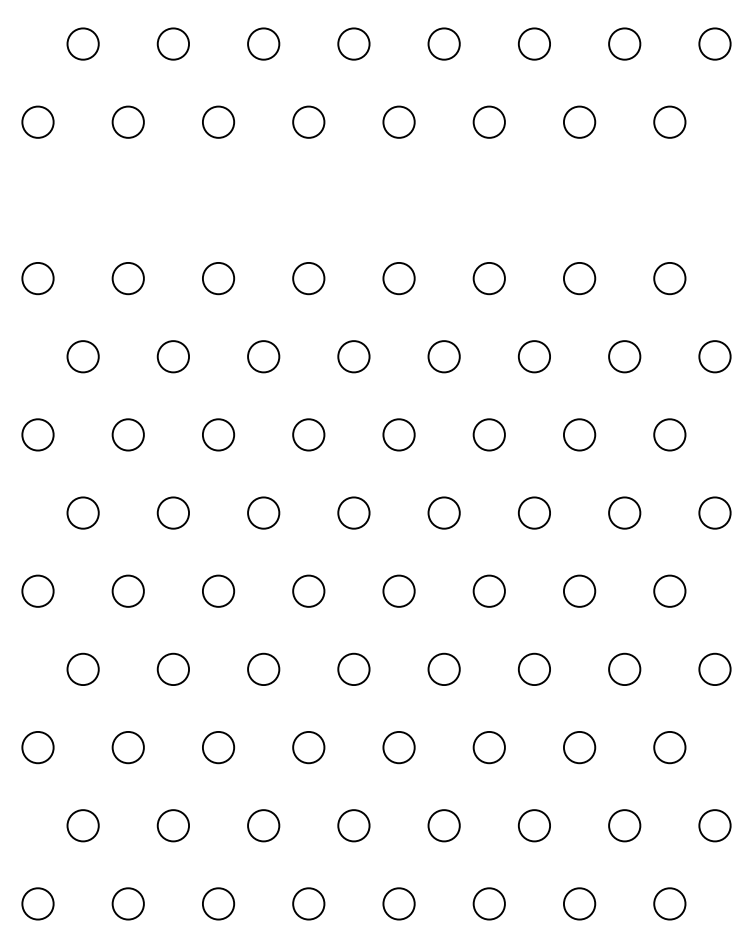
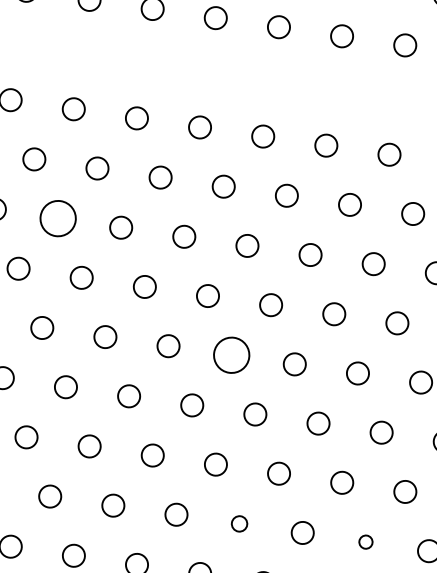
circle: (127, 434) -> (57, 218), size x1.6
circle: (398, 590) -> (231, 354), size x1.6
circle: (443, 825) -> (239, 523), size x0.7
circle: (624, 825) -> (365, 541), size x0.6

